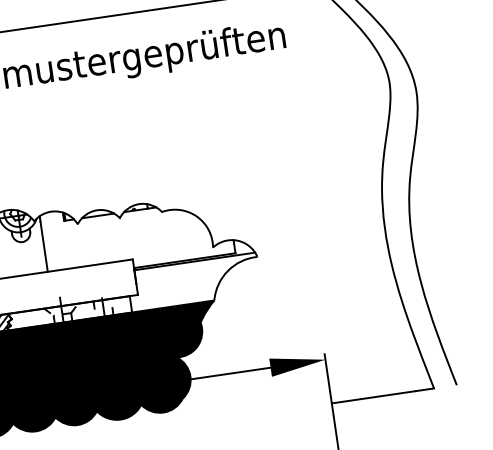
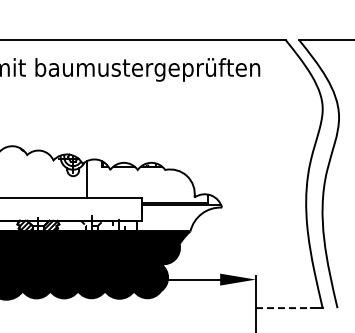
line: (374, 397) -> (283, 308), solid -> dashed

